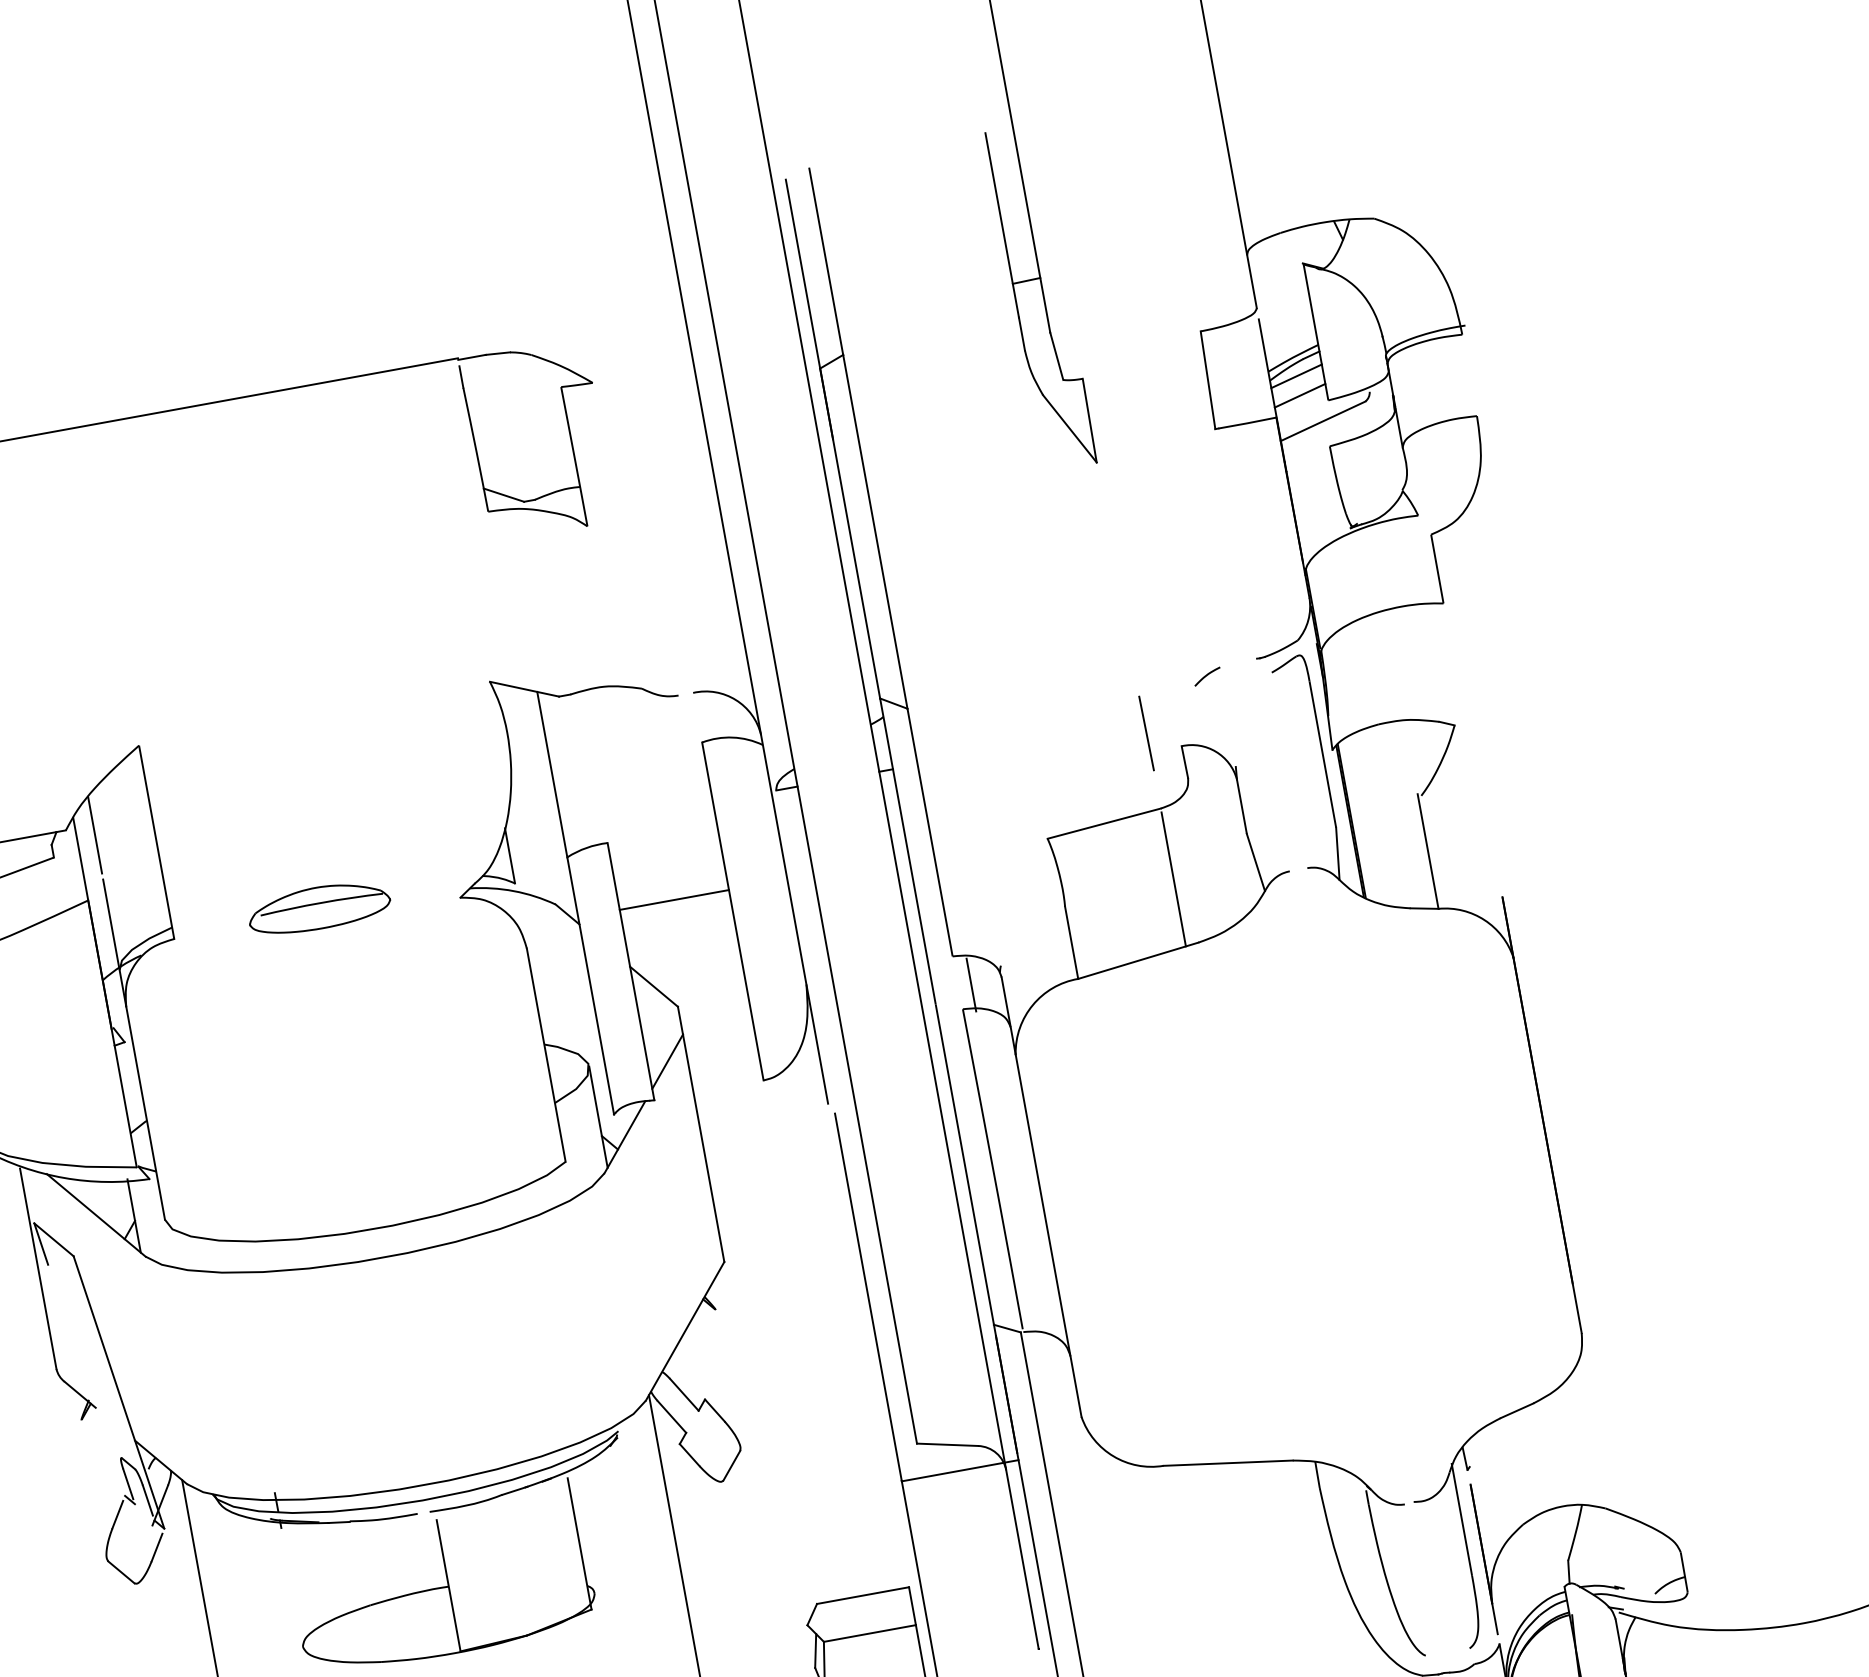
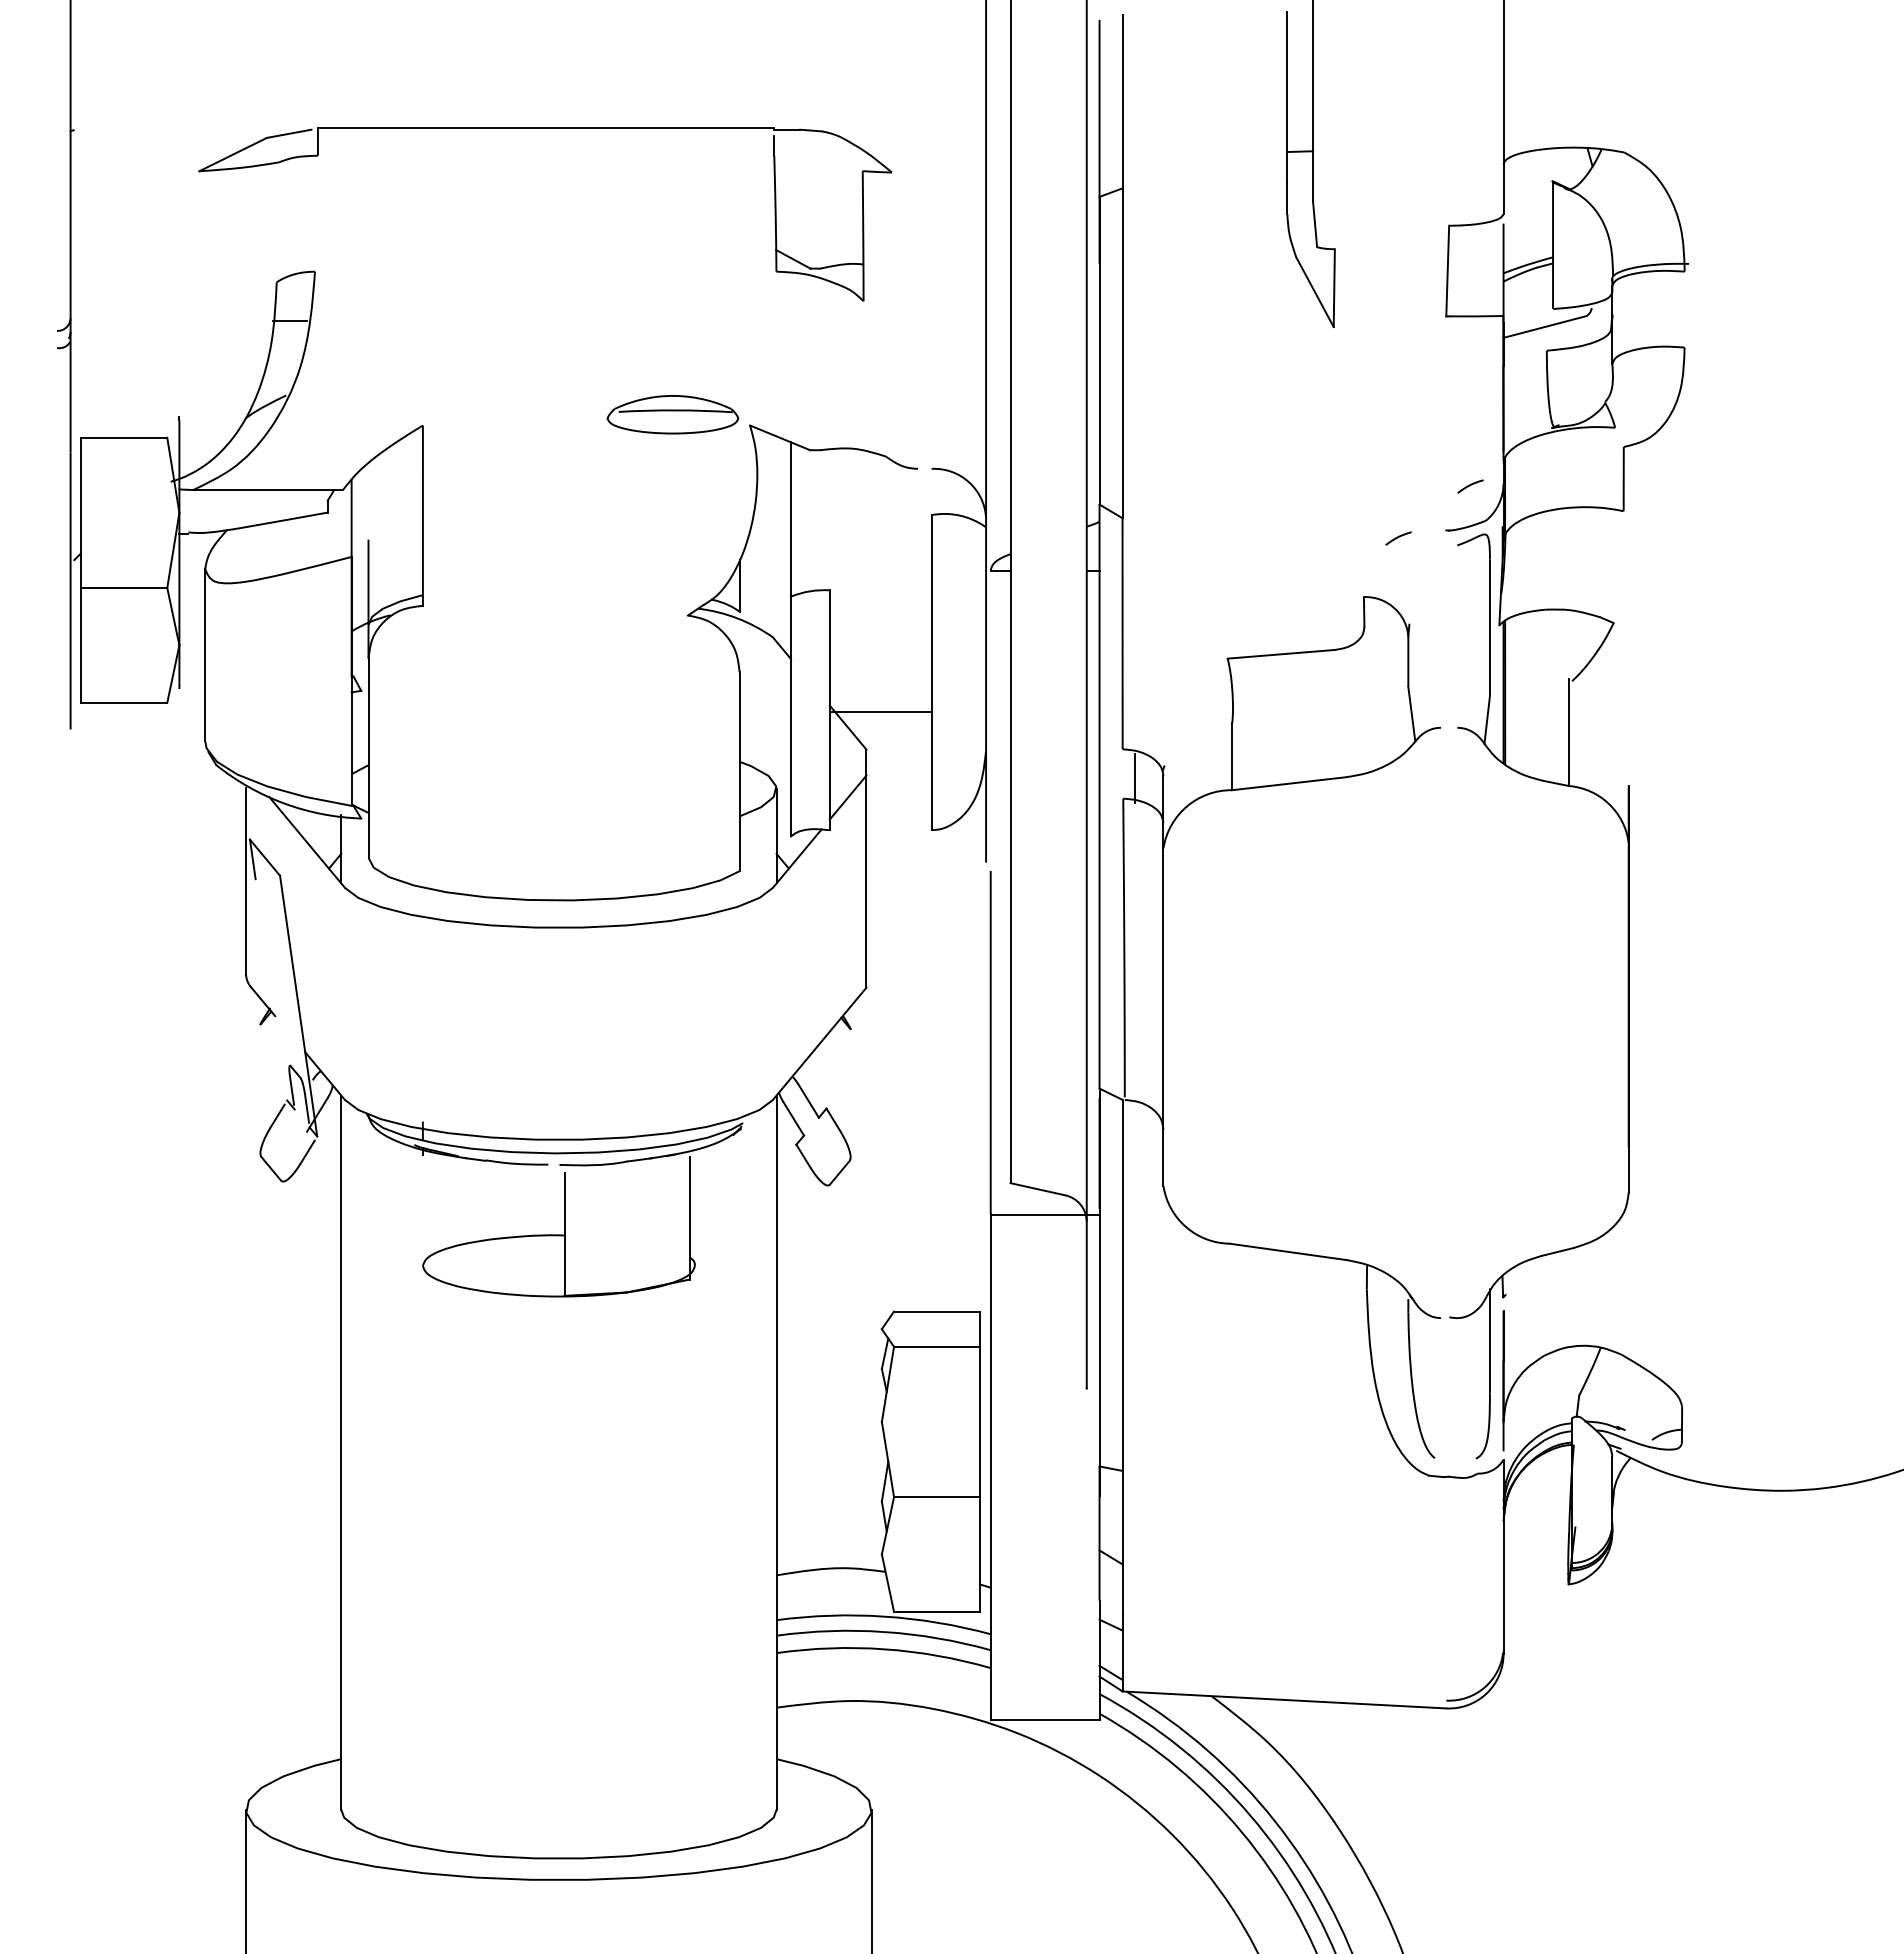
line: (1296, 375) -> (1528, 281), removed
line: (1300, 394) -> (1528, 299), removed
curve: (1274, 606) -> (1470, 486), added
line: (1145, 733) -> (1333, 579), removed
line: (94, 834) -> (368, 498), removed
line: (1173, 878) -> (1334, 715), removed
line: (674, 899) -> (880, 711), moved
part: (318, 907) -> (672, 414), moved

